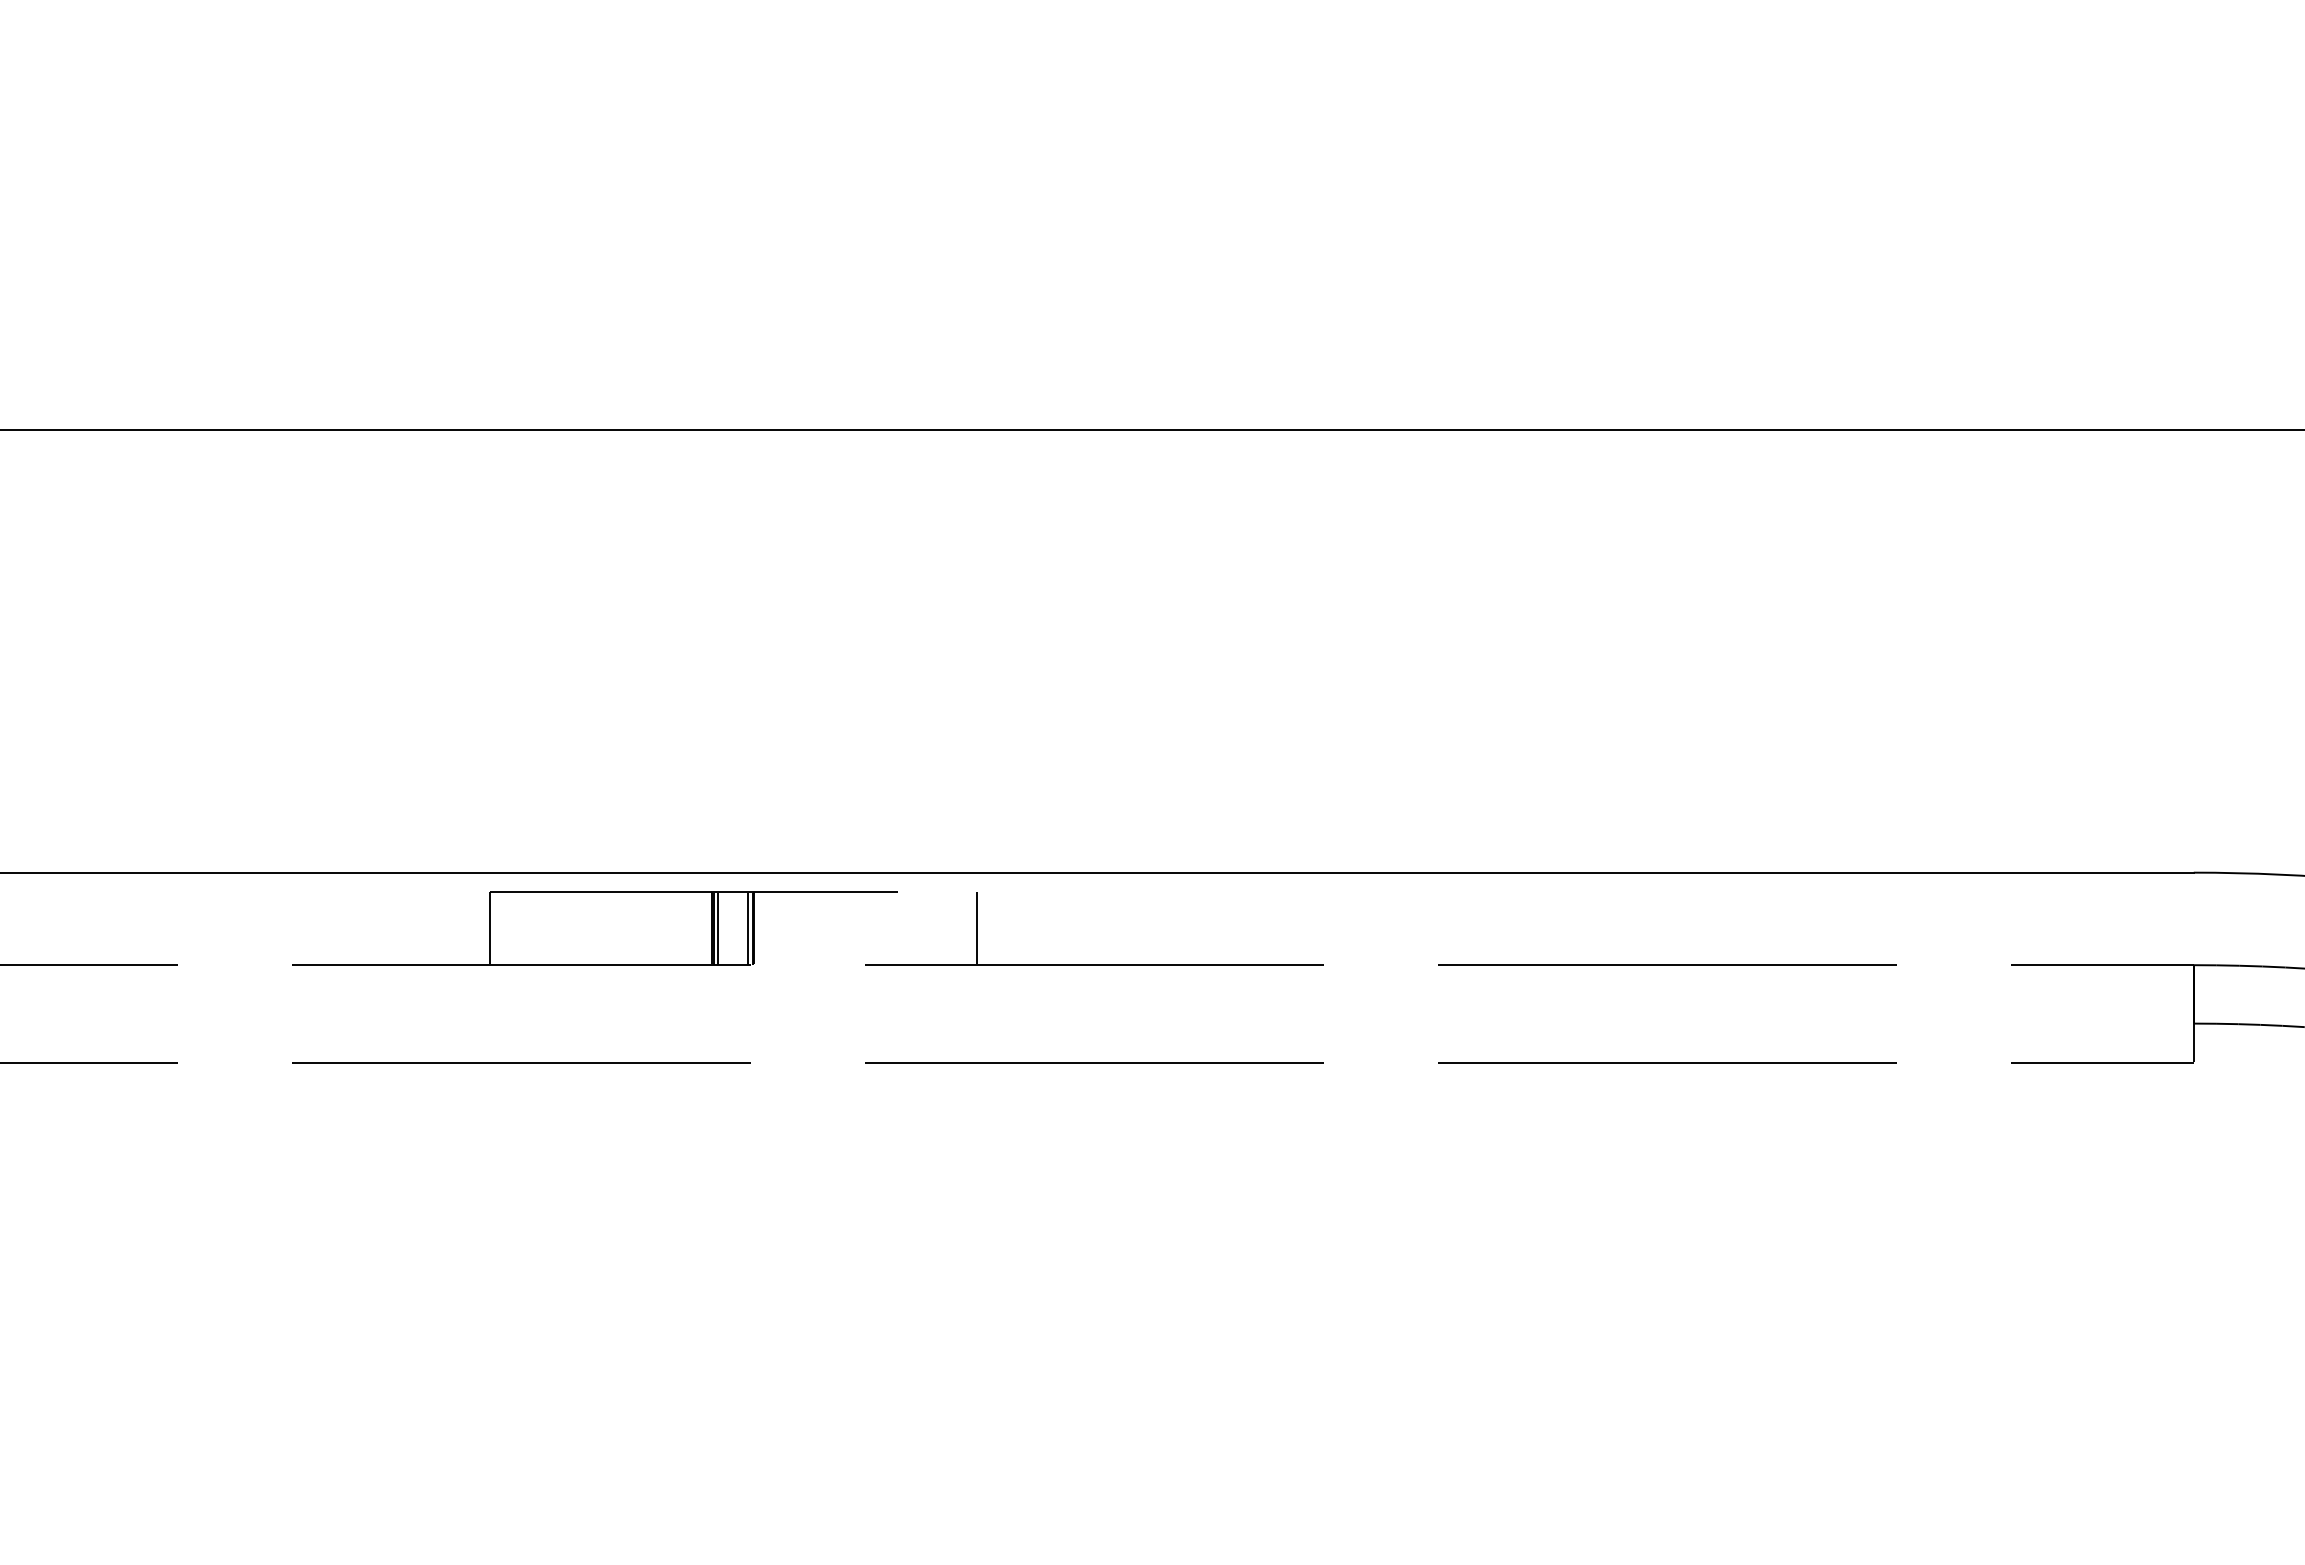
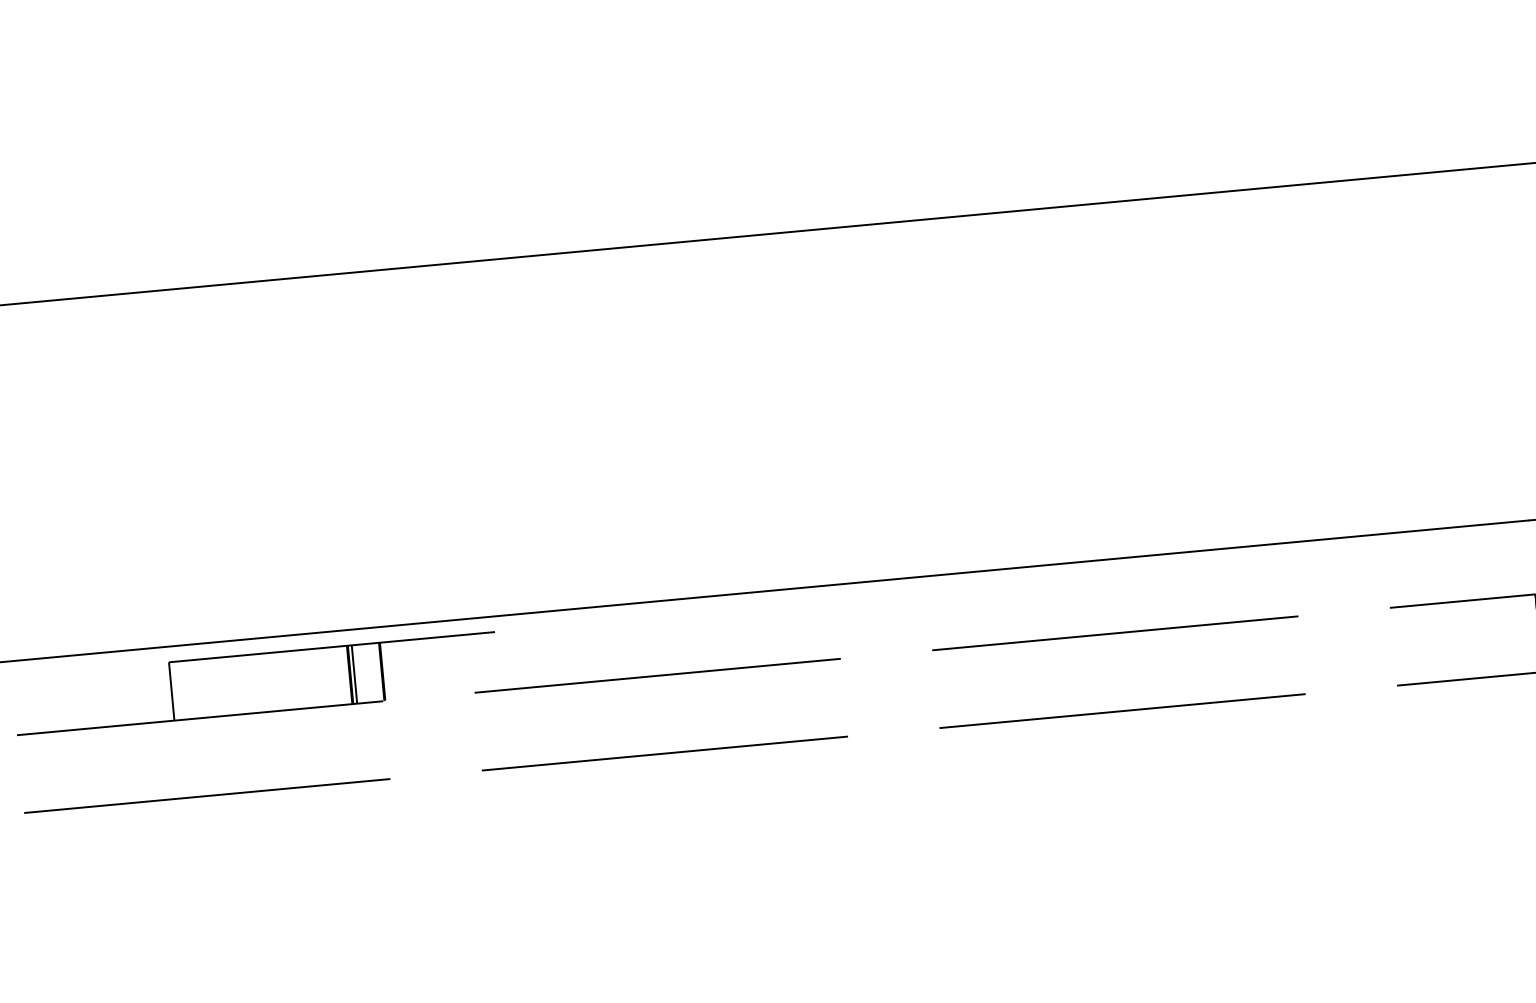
line: (747, 928) -> (377, 672), removed
line: (976, 928) -> (560, 655), removed

